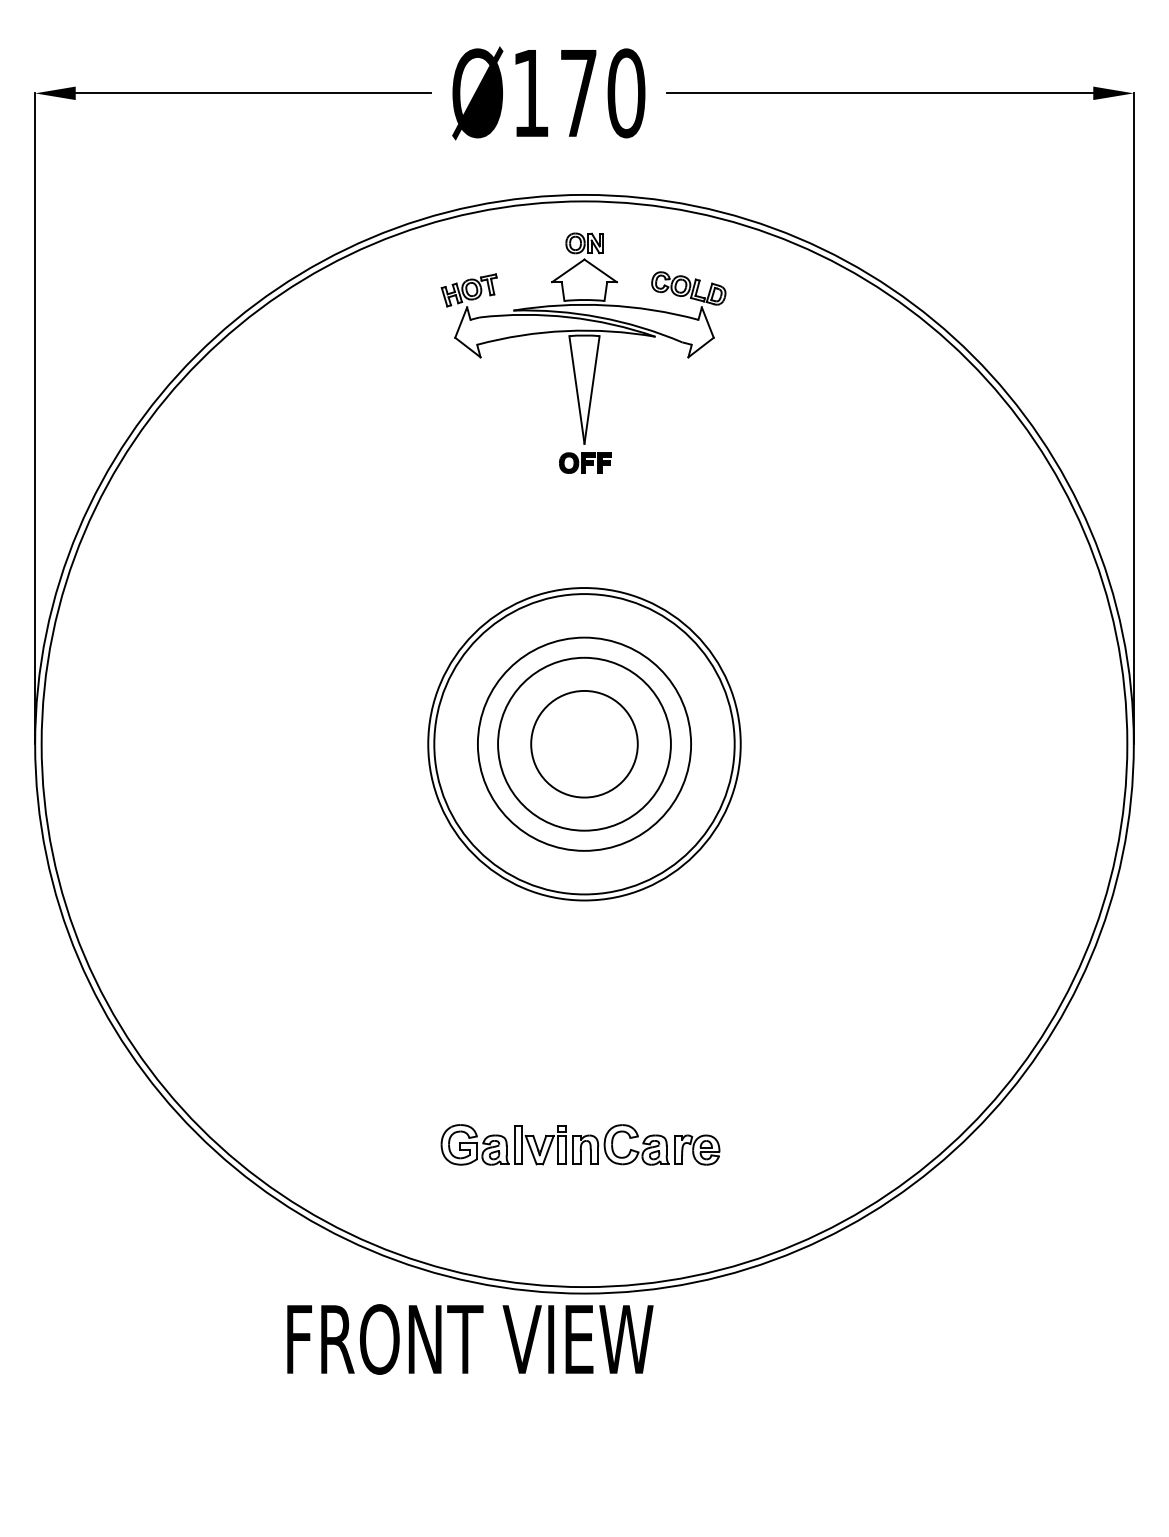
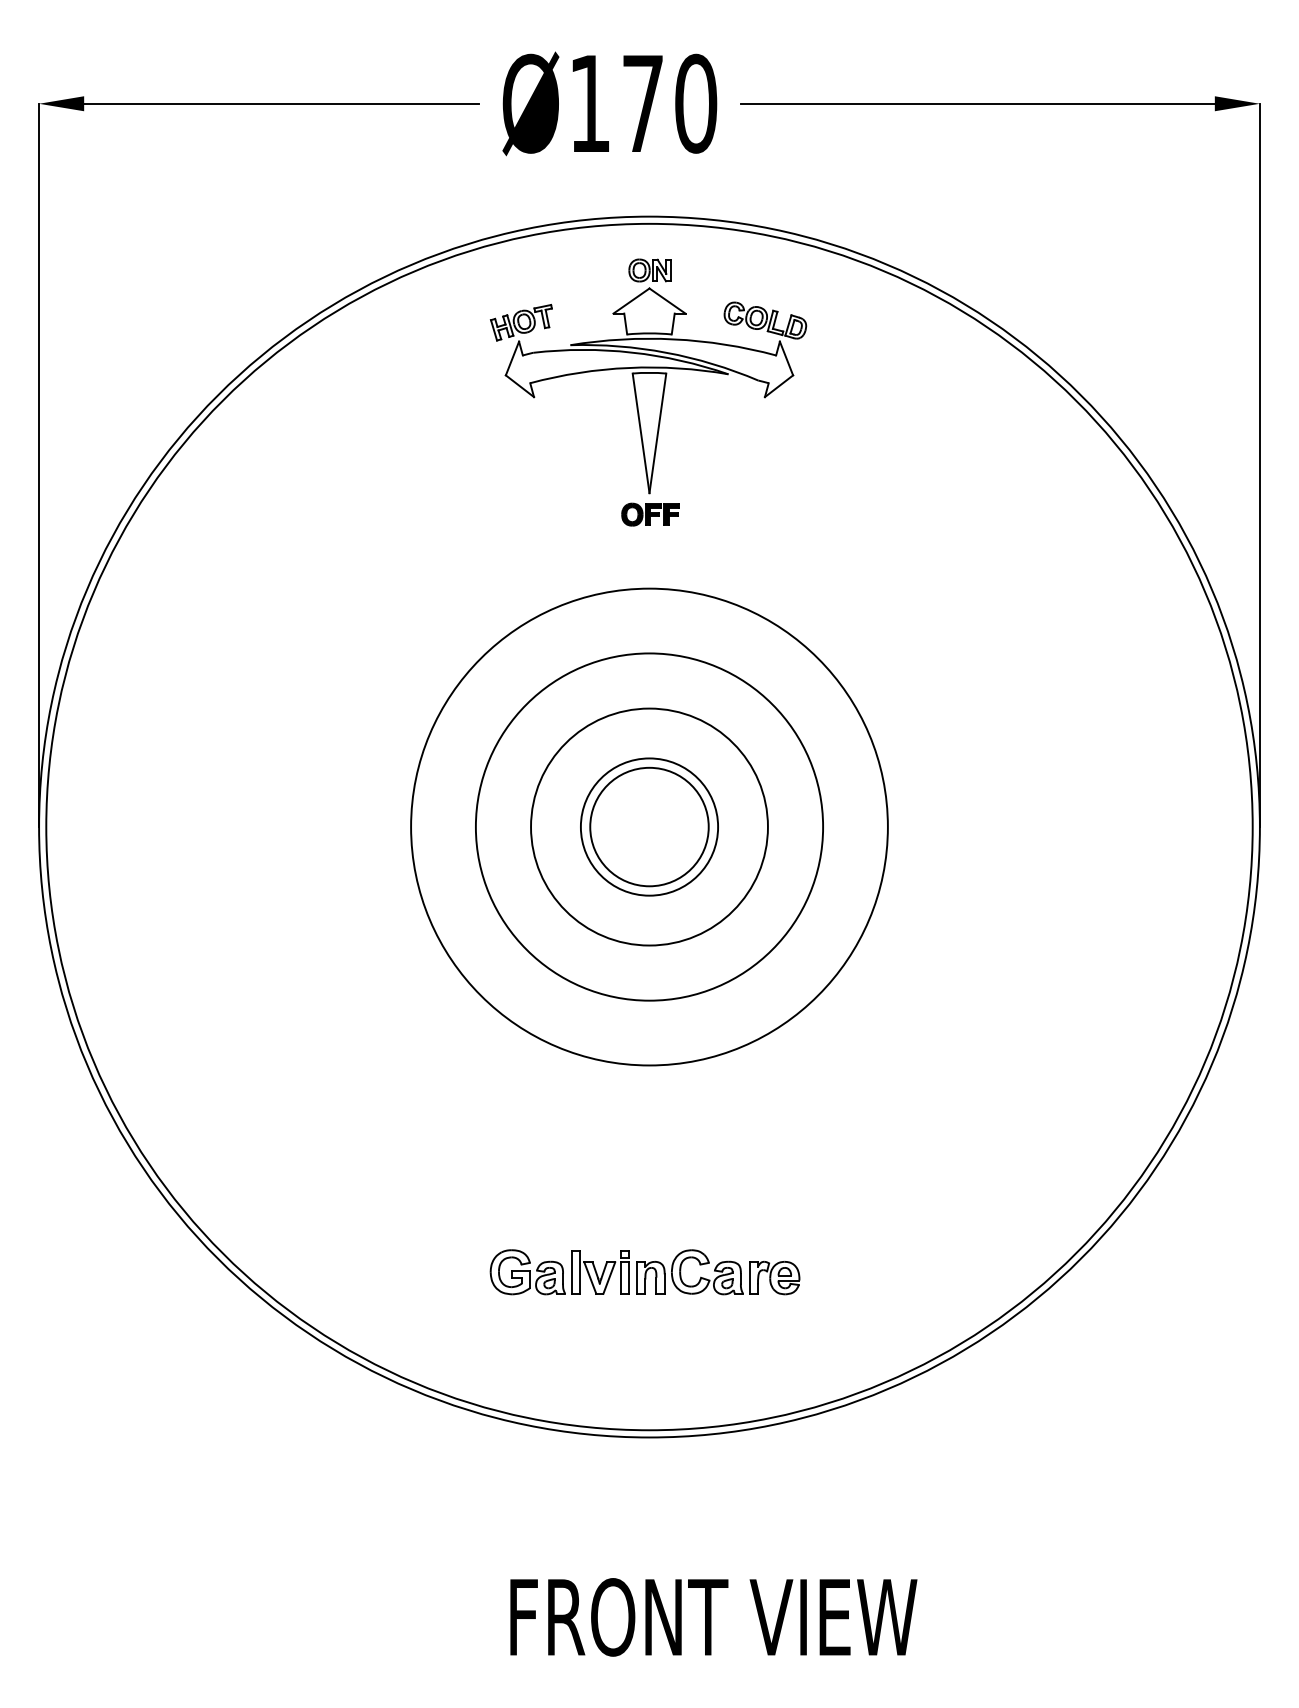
circle: (584, 743) -> (649, 826), size x1.43
circle: (584, 744) -> (649, 827), size x0.71
text: (470, 1339) -> (713, 1617), moved

